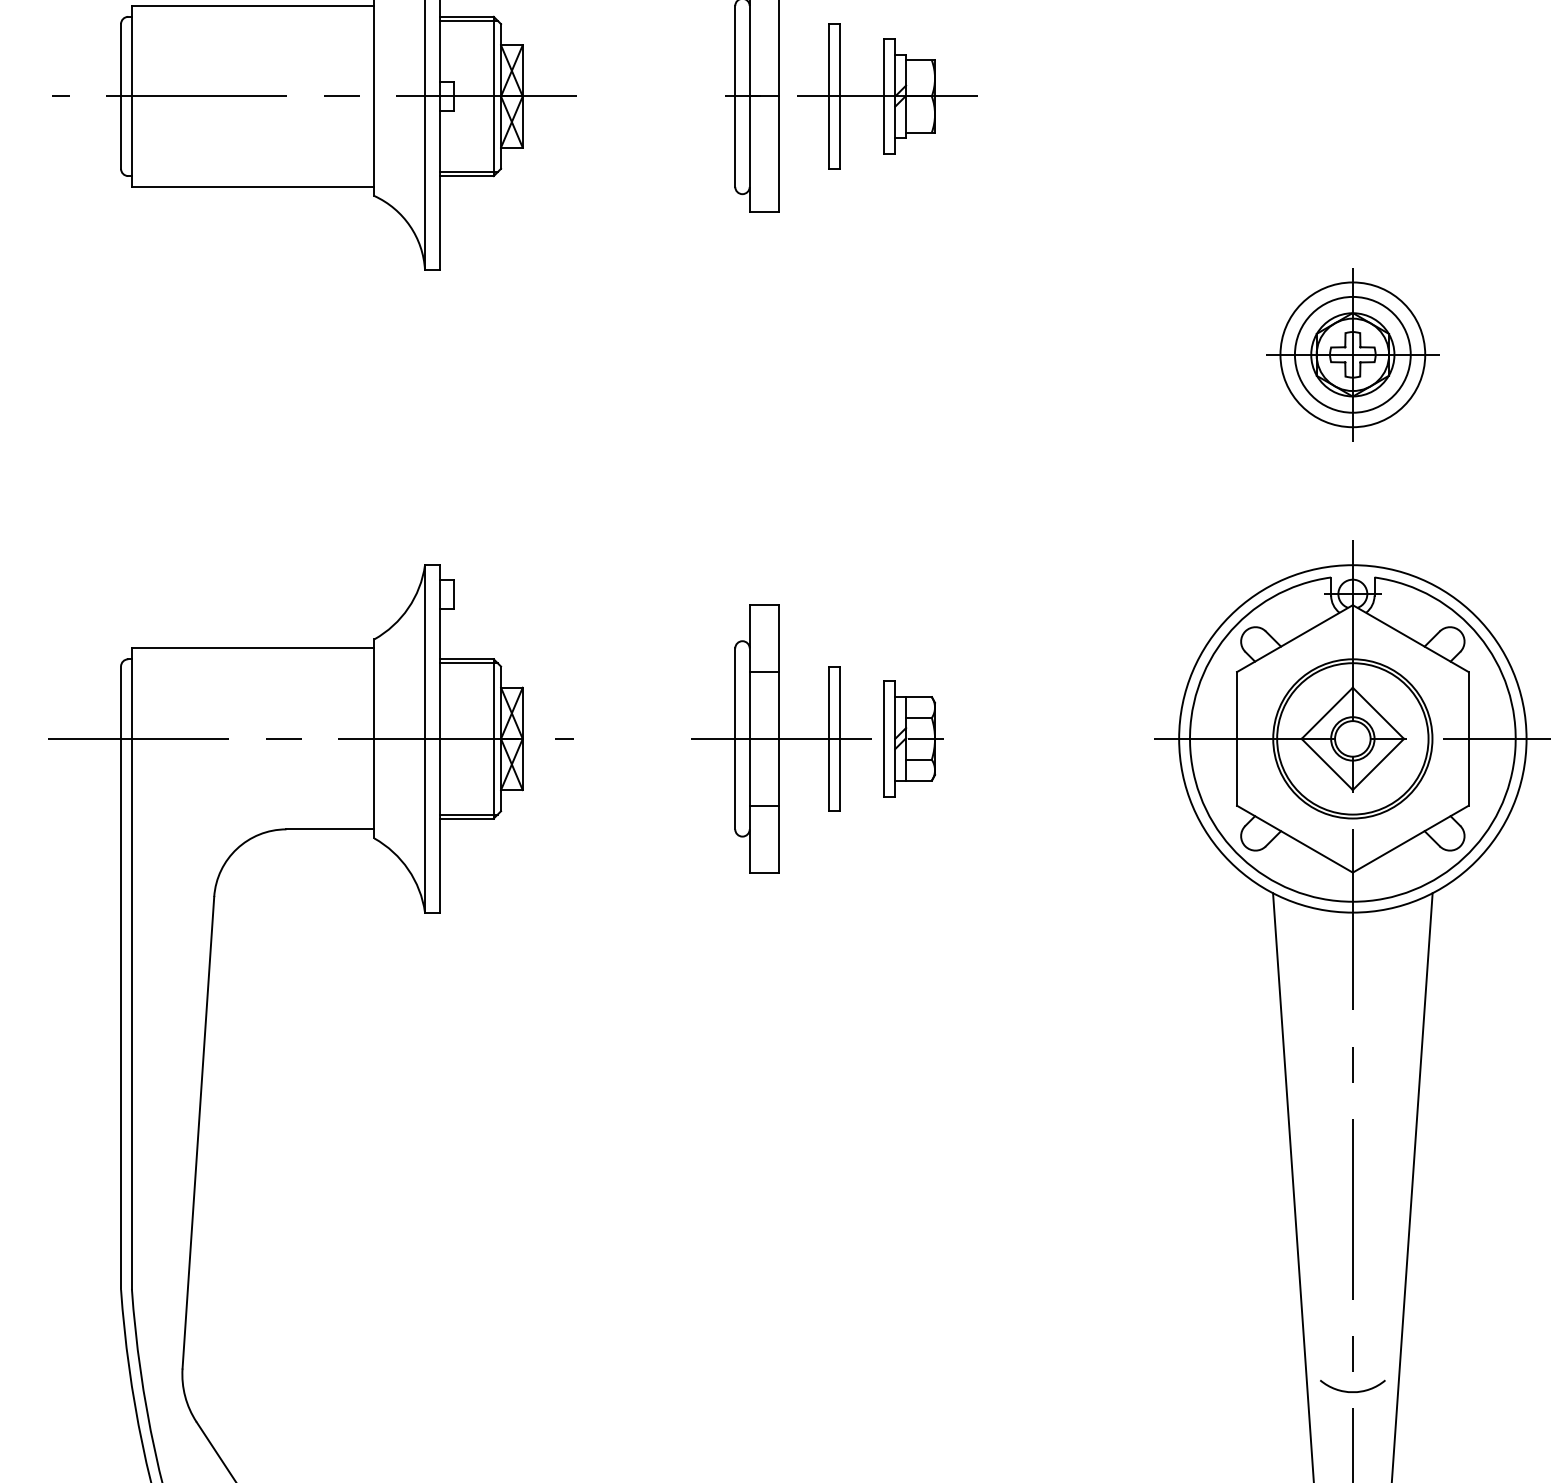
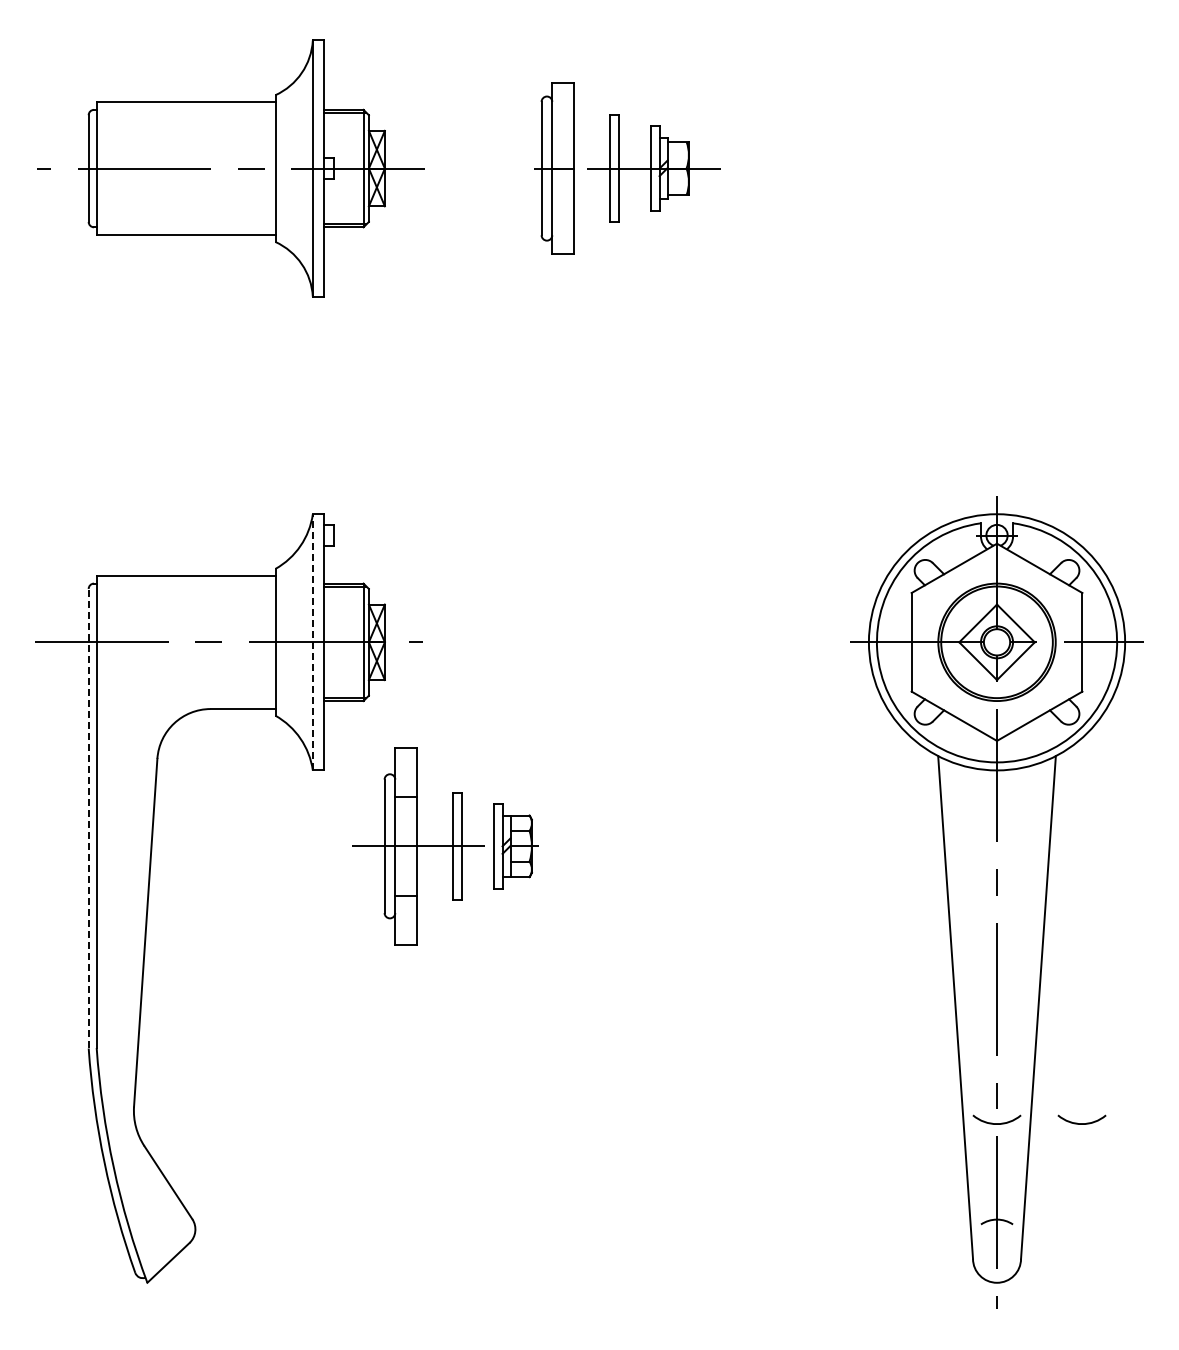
part: (1352, 354) -> (996, 358), removed
line: (424, 737) -> (312, 641), solid -> dashed
part: (817, 739) -> (445, 846), moved
line: (120, 977) -> (88, 818), solid -> dashed
arc: (1467, 1391) -> (1081, 1123), added

